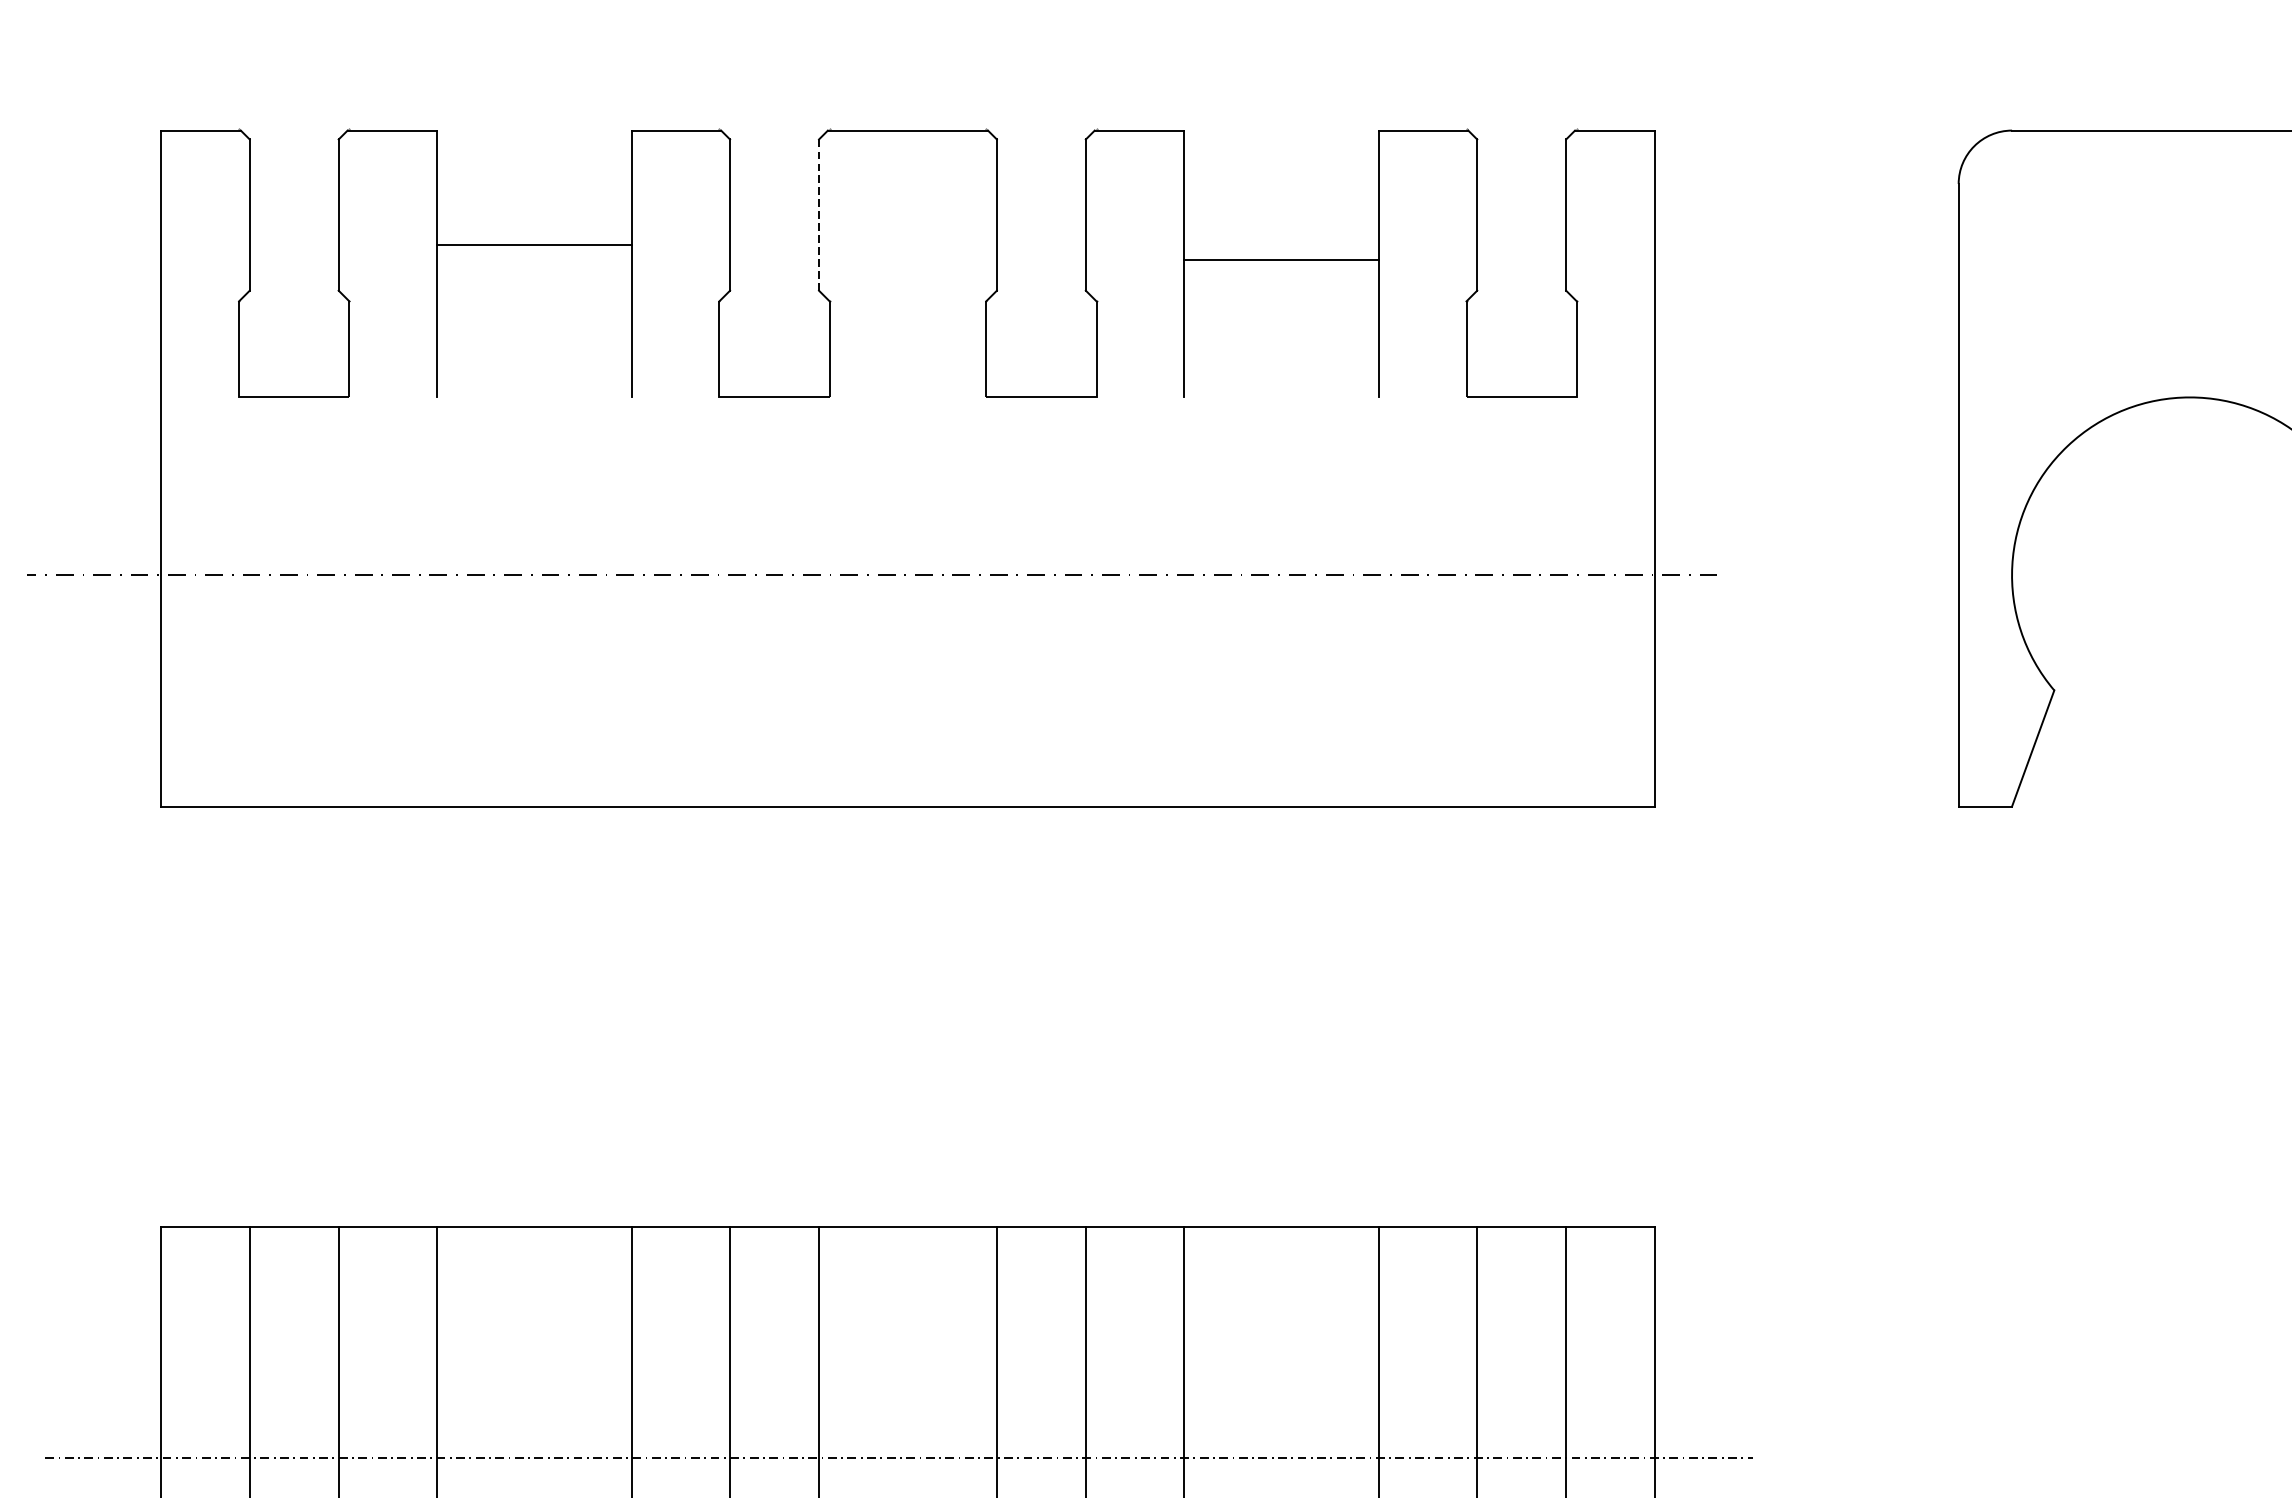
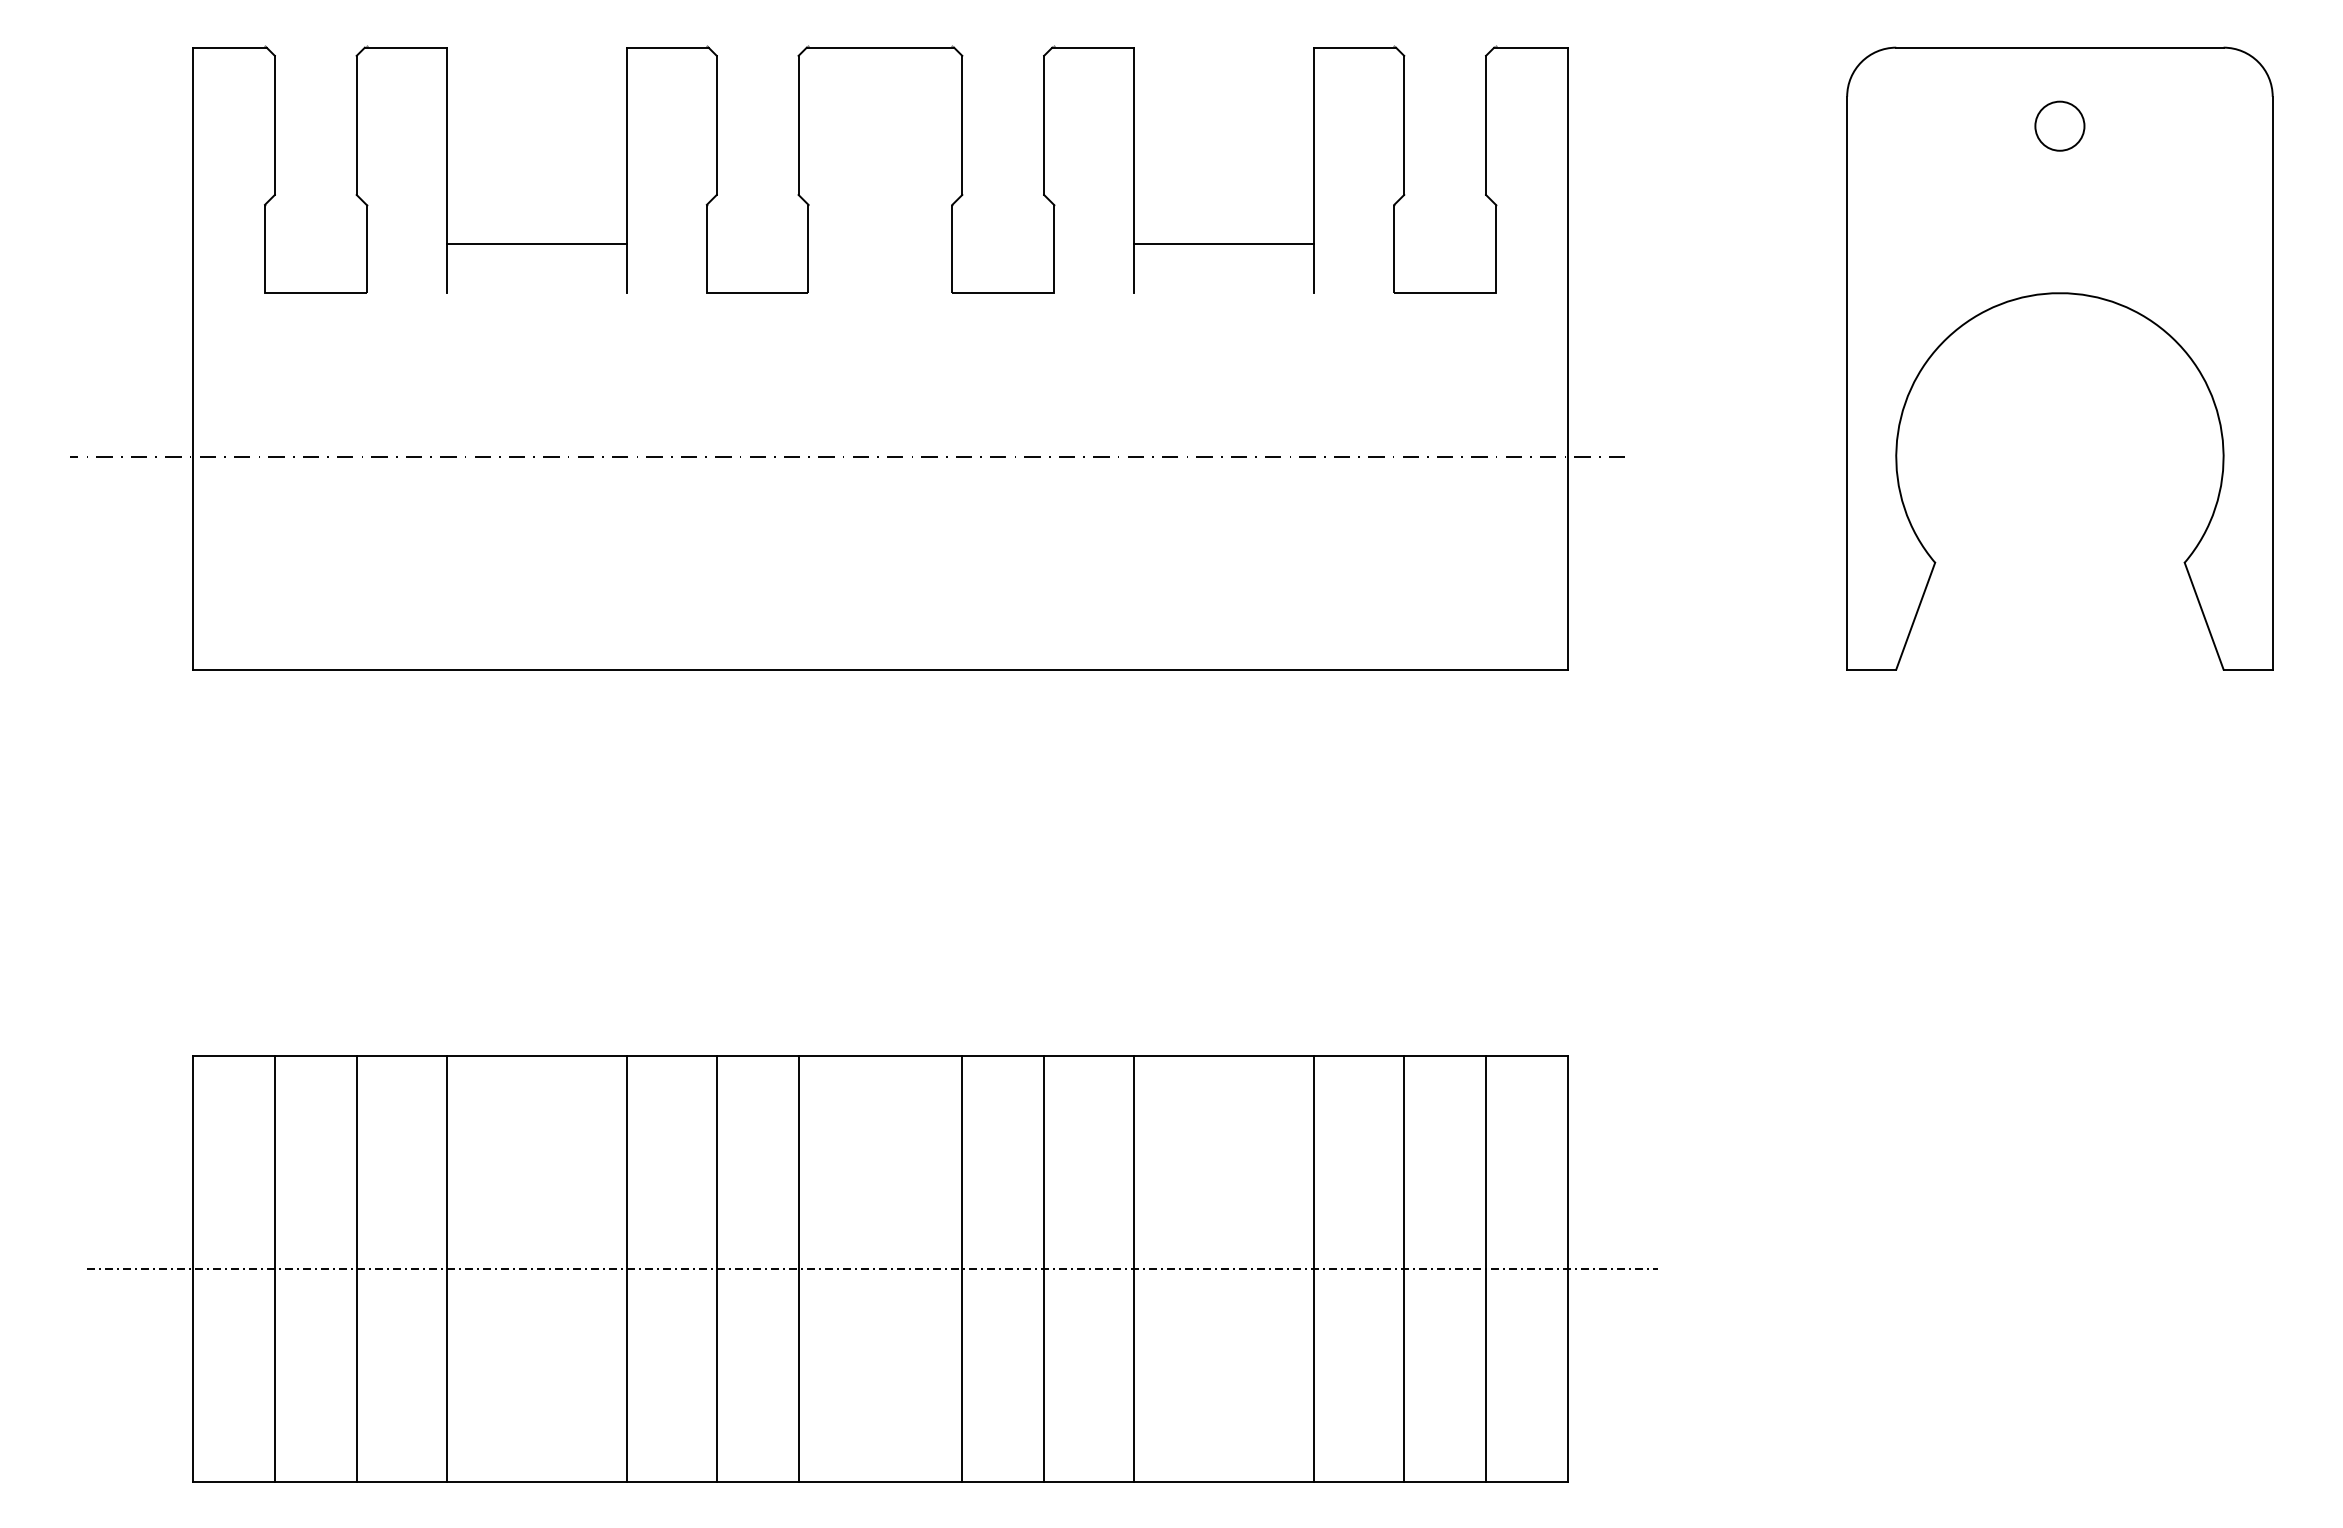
line: (818, 215) -> (798, 125), dashed -> solid
circle: (2189, 215) -> (2059, 125), added
line: (534, 245) -> (536, 244), moved
line: (1281, 260) -> (1224, 244), moved

